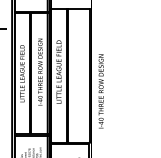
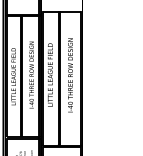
text: (100, 91) -> (69, 75), moved

